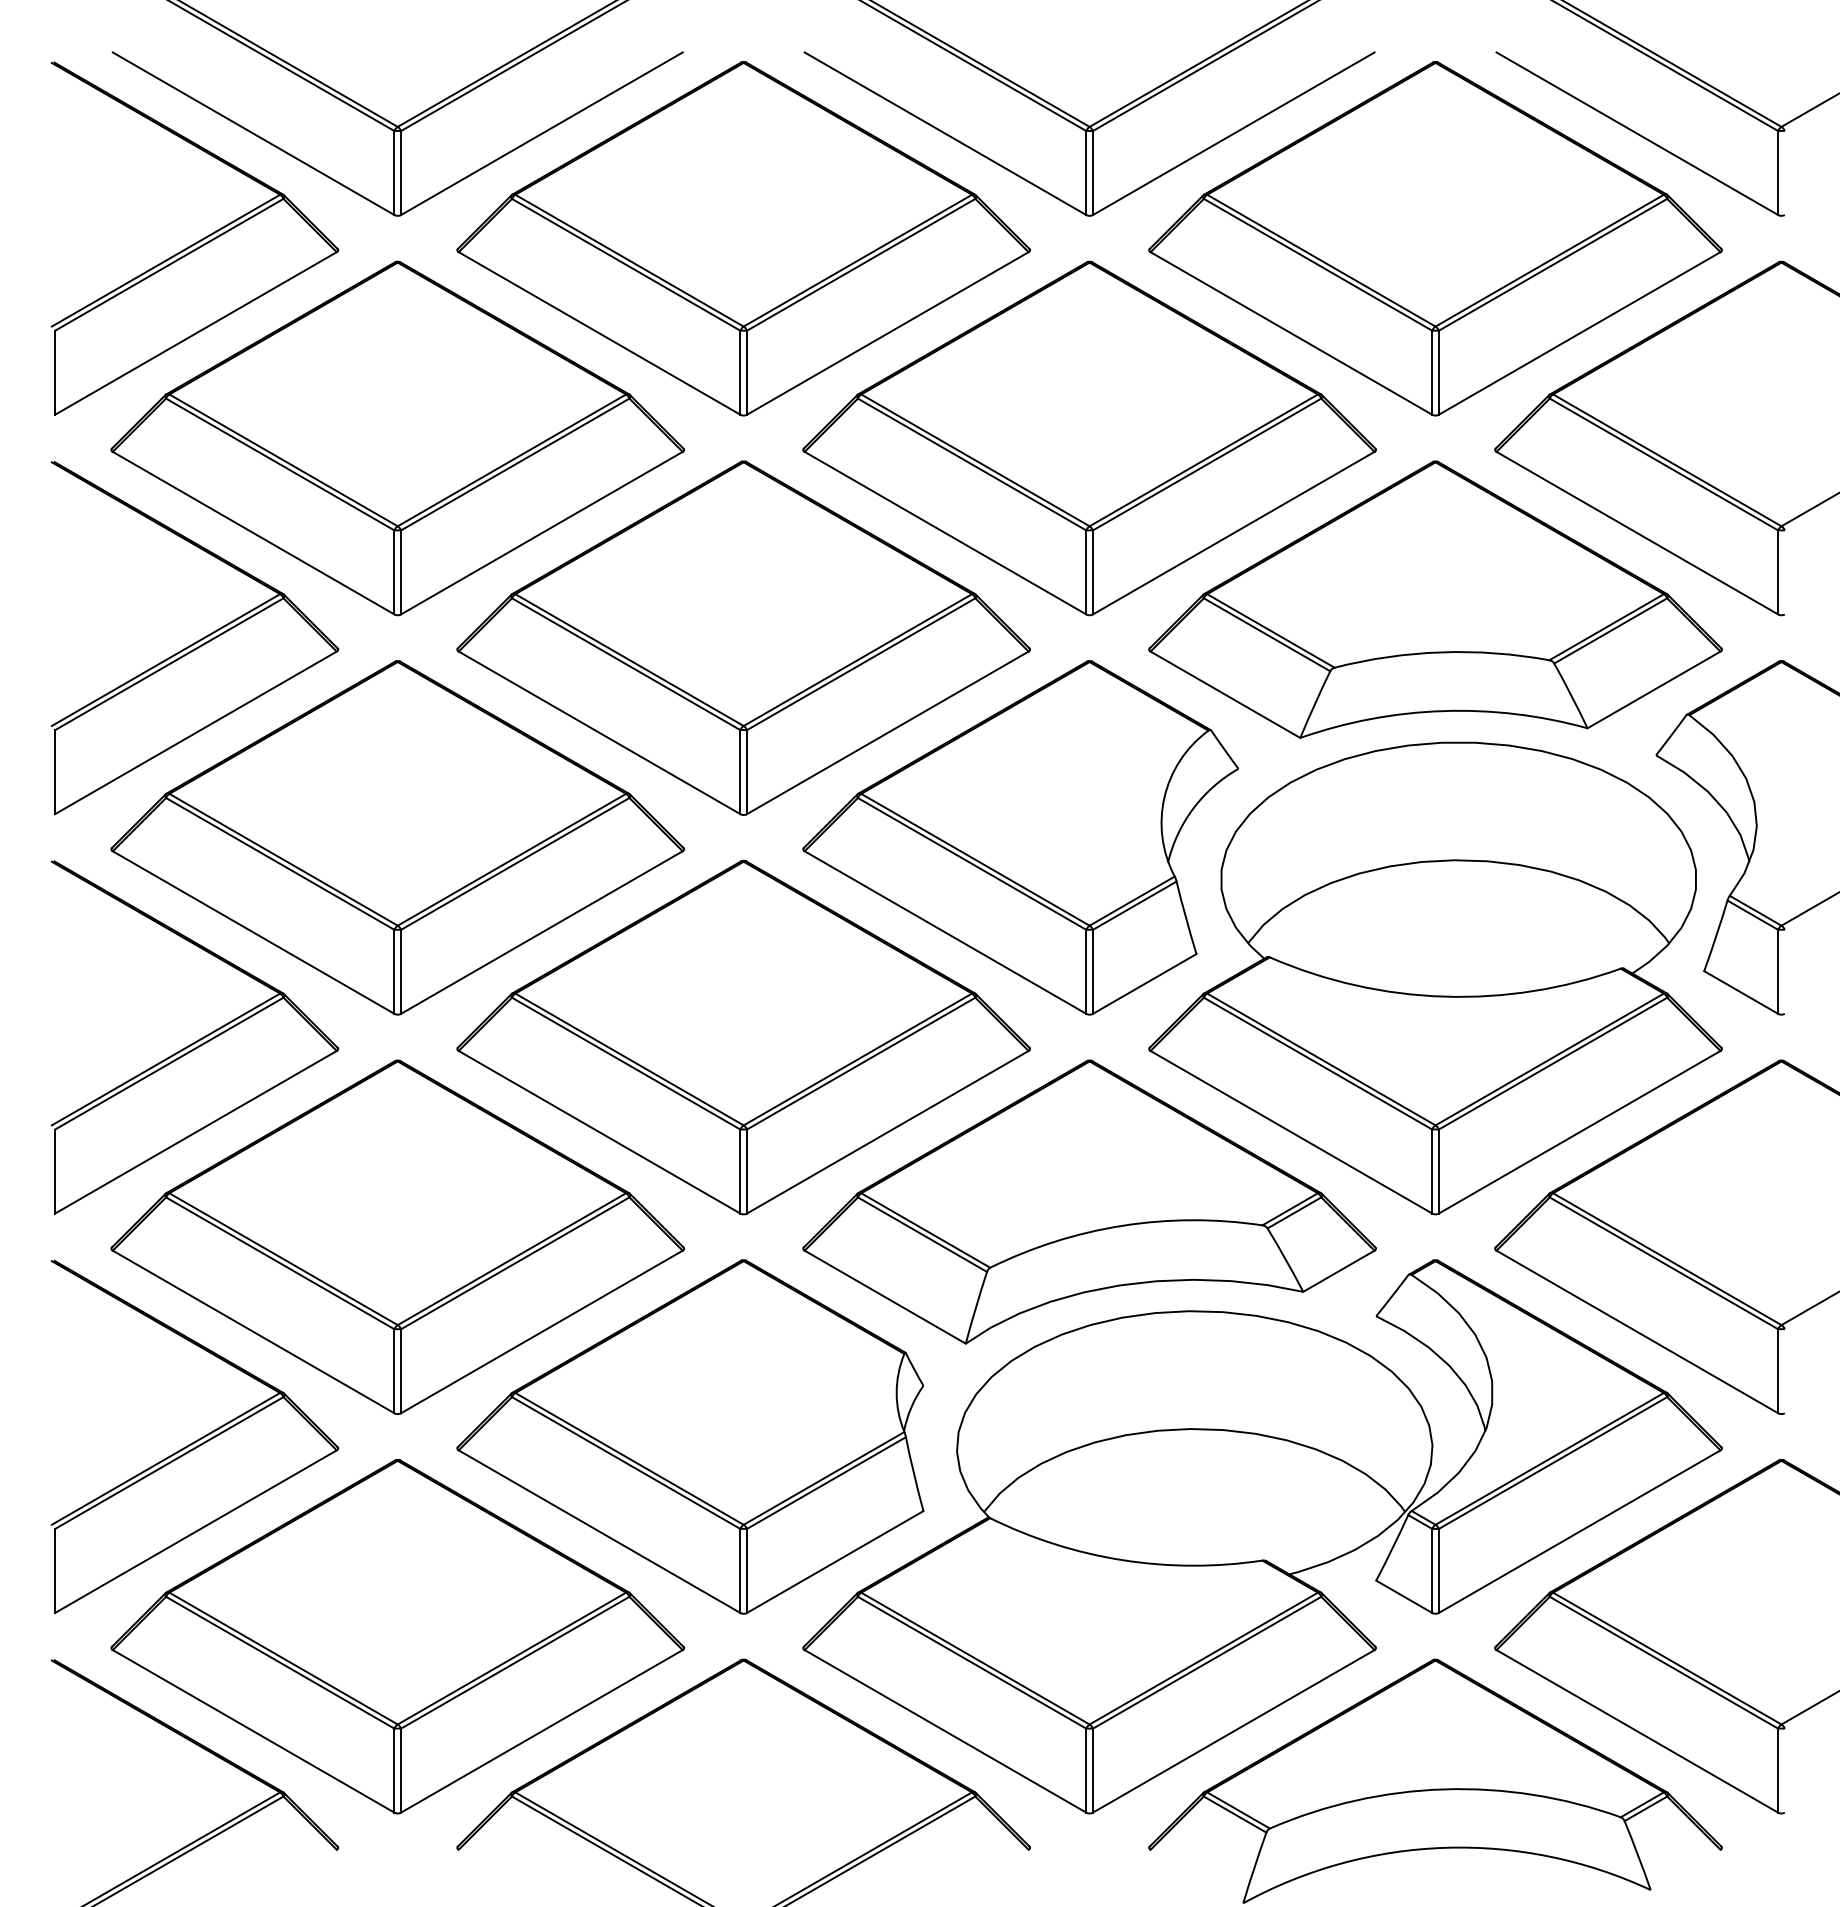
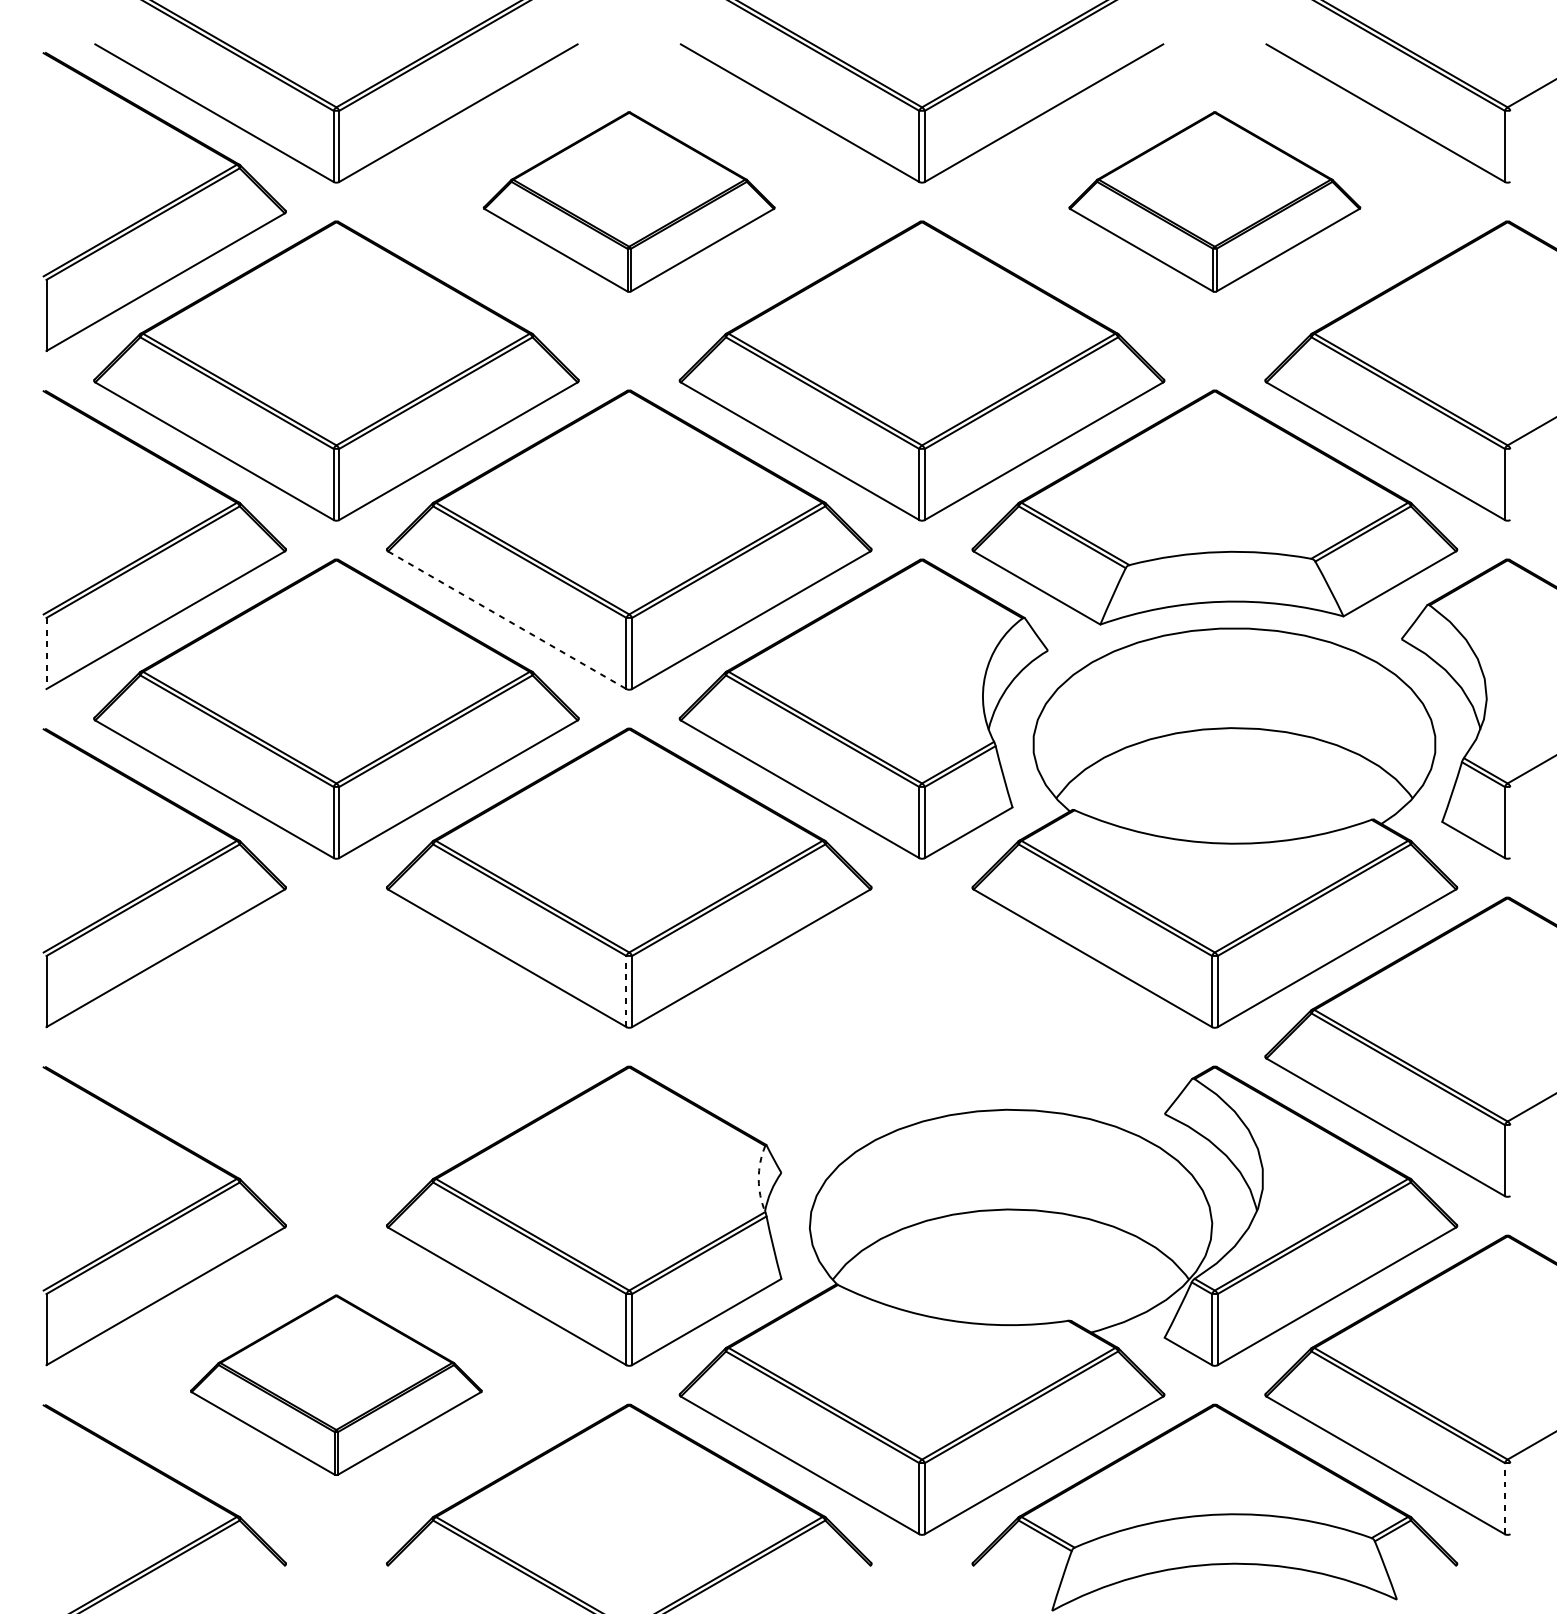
part: (743, 238) -> (629, 201), size x0.6
part: (1435, 238) -> (1214, 201), size x0.6
line: (599, 732) -> (507, 619), solid -> dashed
line: (55, 772) -> (46, 653), solid -> dashed
line: (740, 1171) -> (626, 991), solid -> dashed
part: (1089, 1201) -> (921, 1016), removed
part: (397, 1236) -> (336, 1046), removed
arc: (896, 1392) -> (758, 1178), solid -> dashed
part: (397, 1636) -> (336, 1385), size x0.6
line: (1778, 1770) -> (1505, 1498), solid -> dashed

